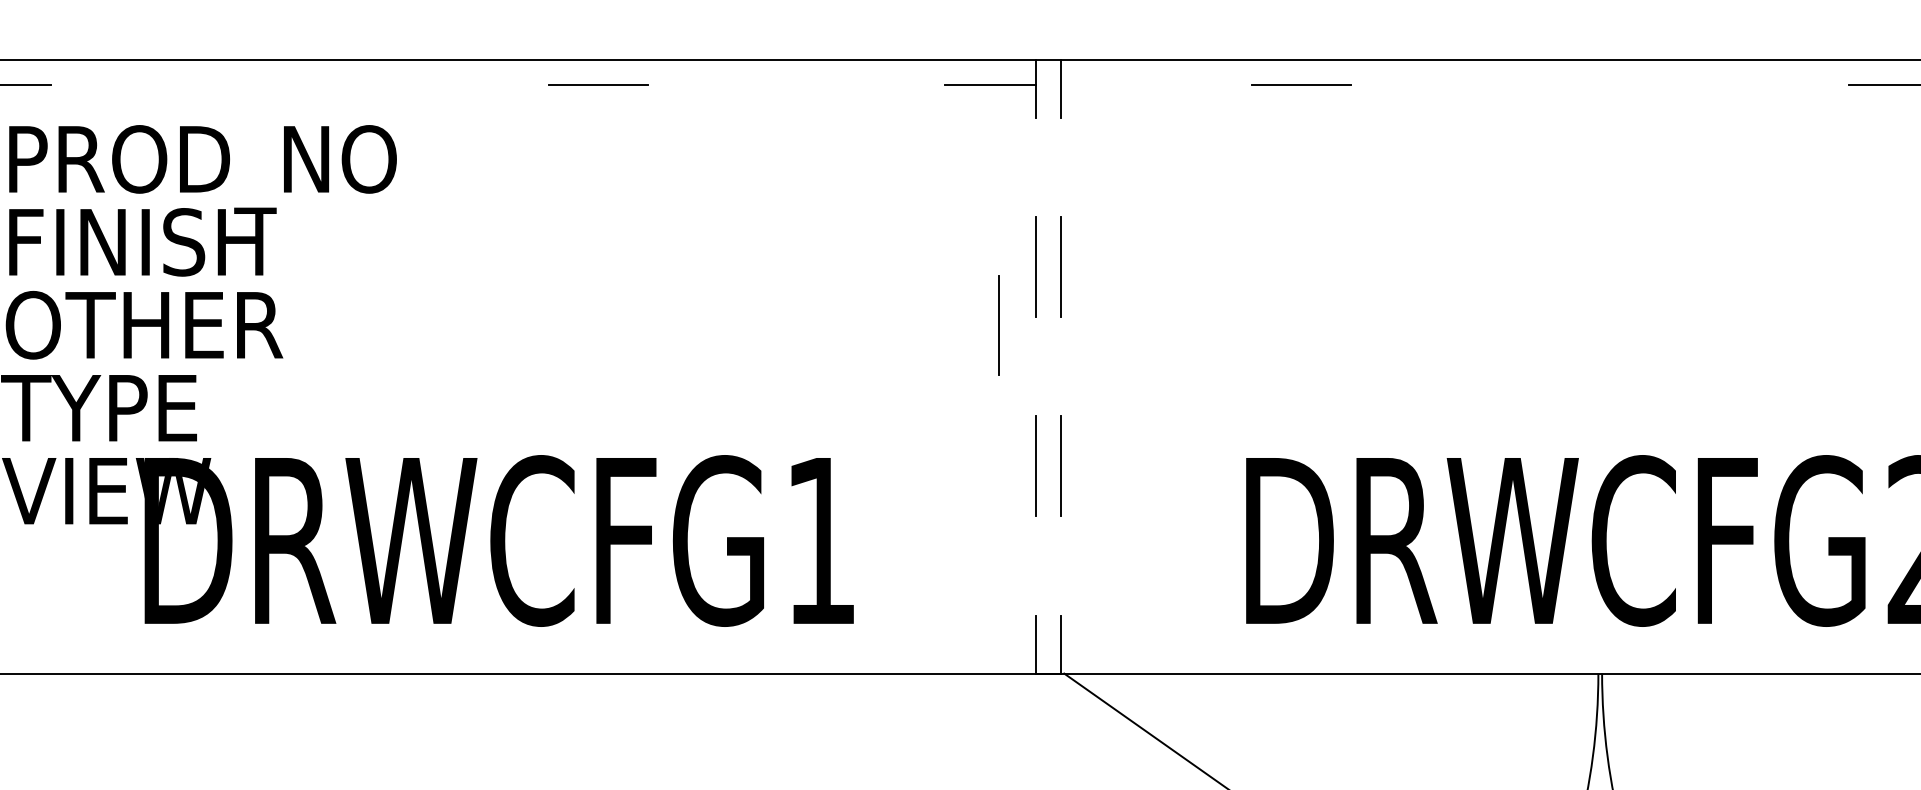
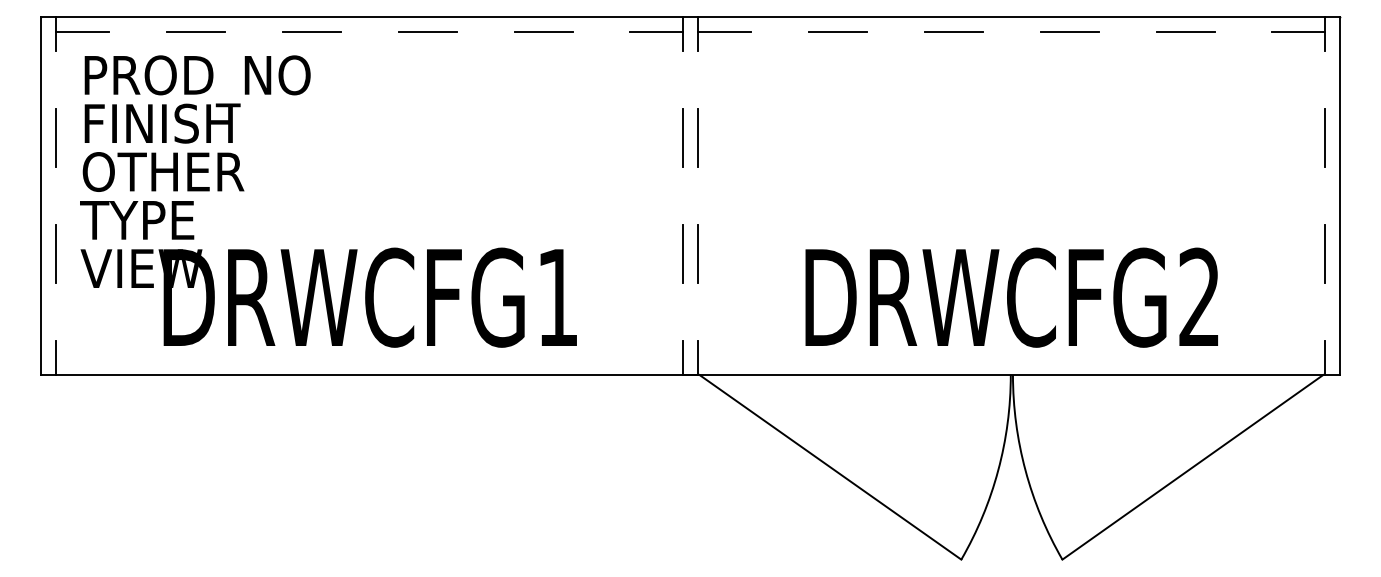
line: (200, 84) -> (196, 31), added
line: (400, 84) -> (312, 31), added
line: (798, 84) -> (544, 31), added
line: (1105, 84) -> (723, 31), added
line: (1500, 84) -> (953, 31), added
line: (1699, 84) -> (1069, 31), added
line: (998, 324) -> (661, 171), removed

